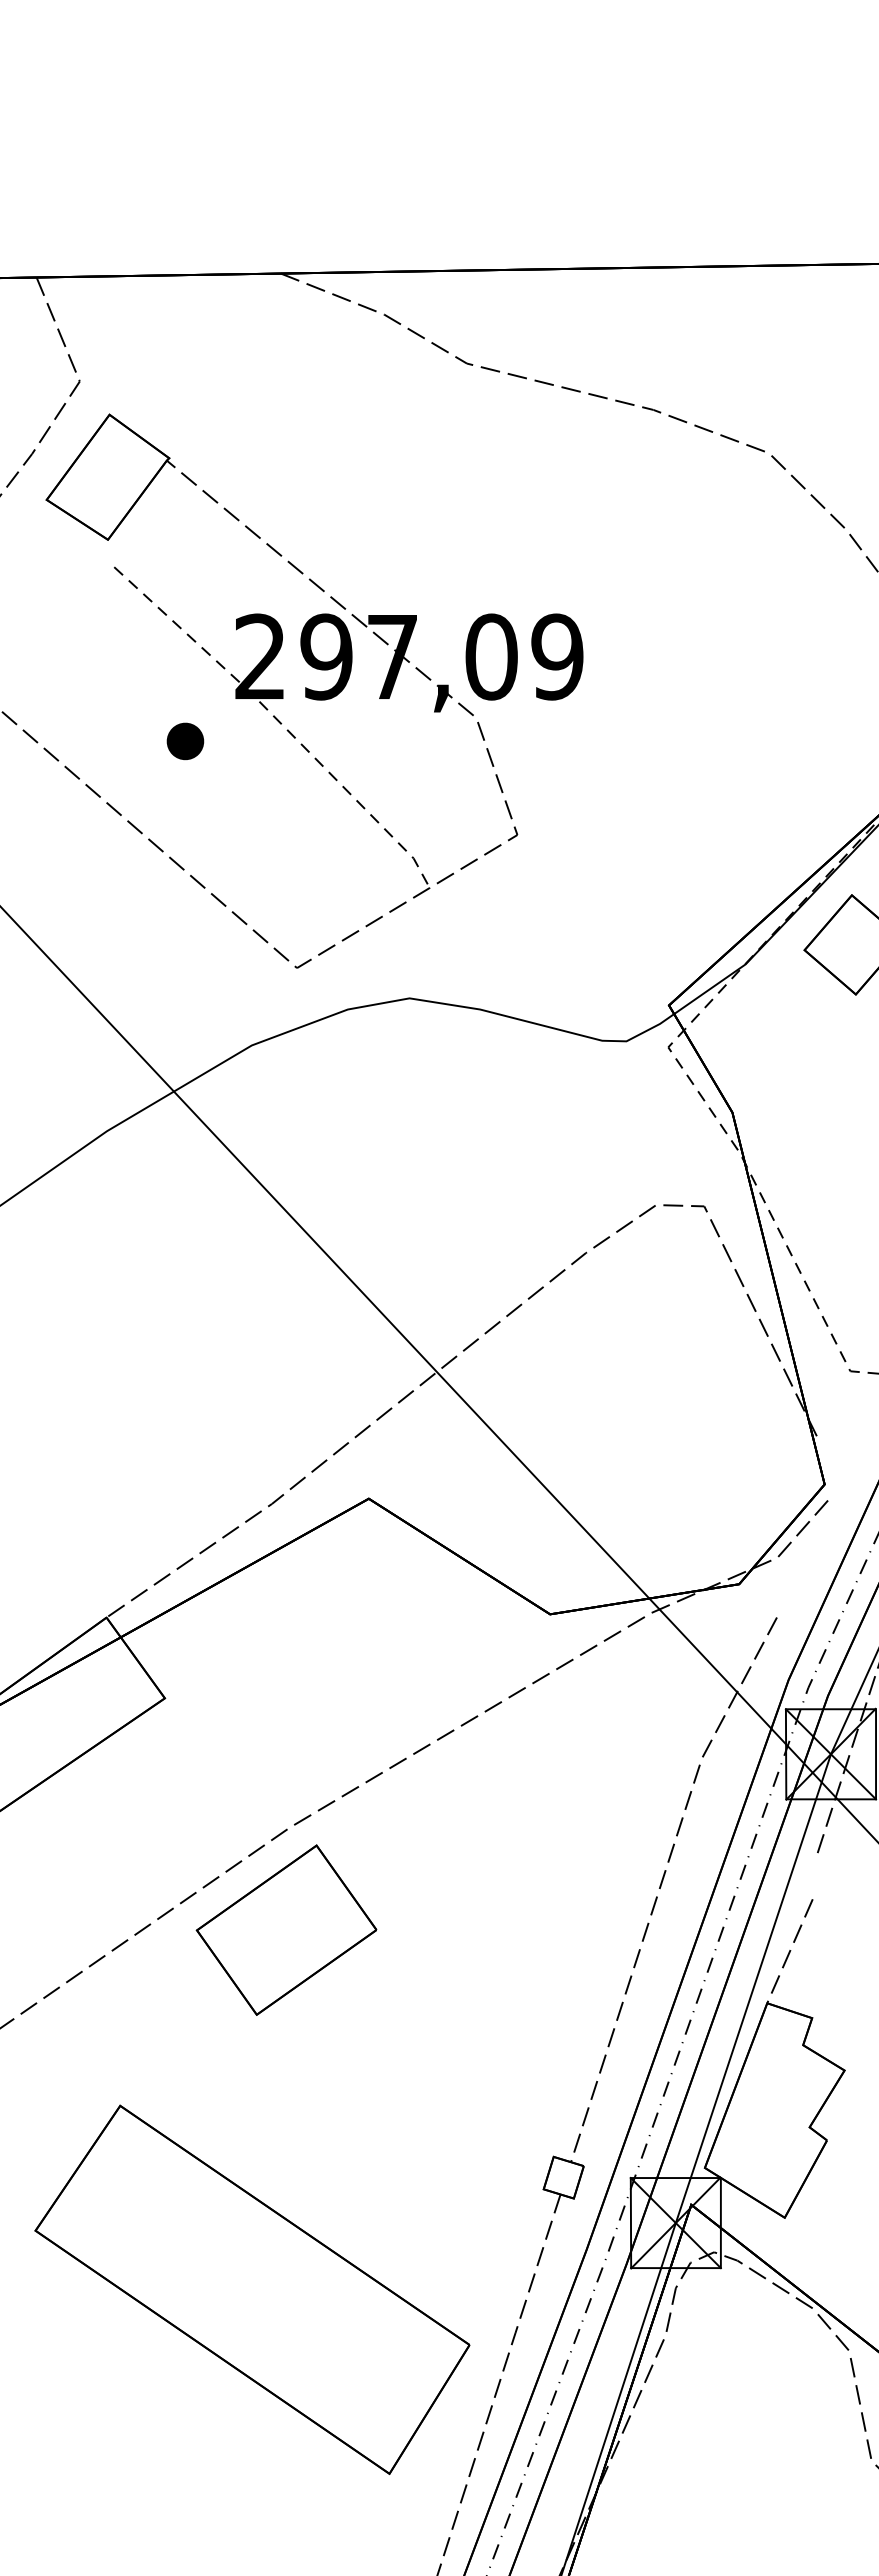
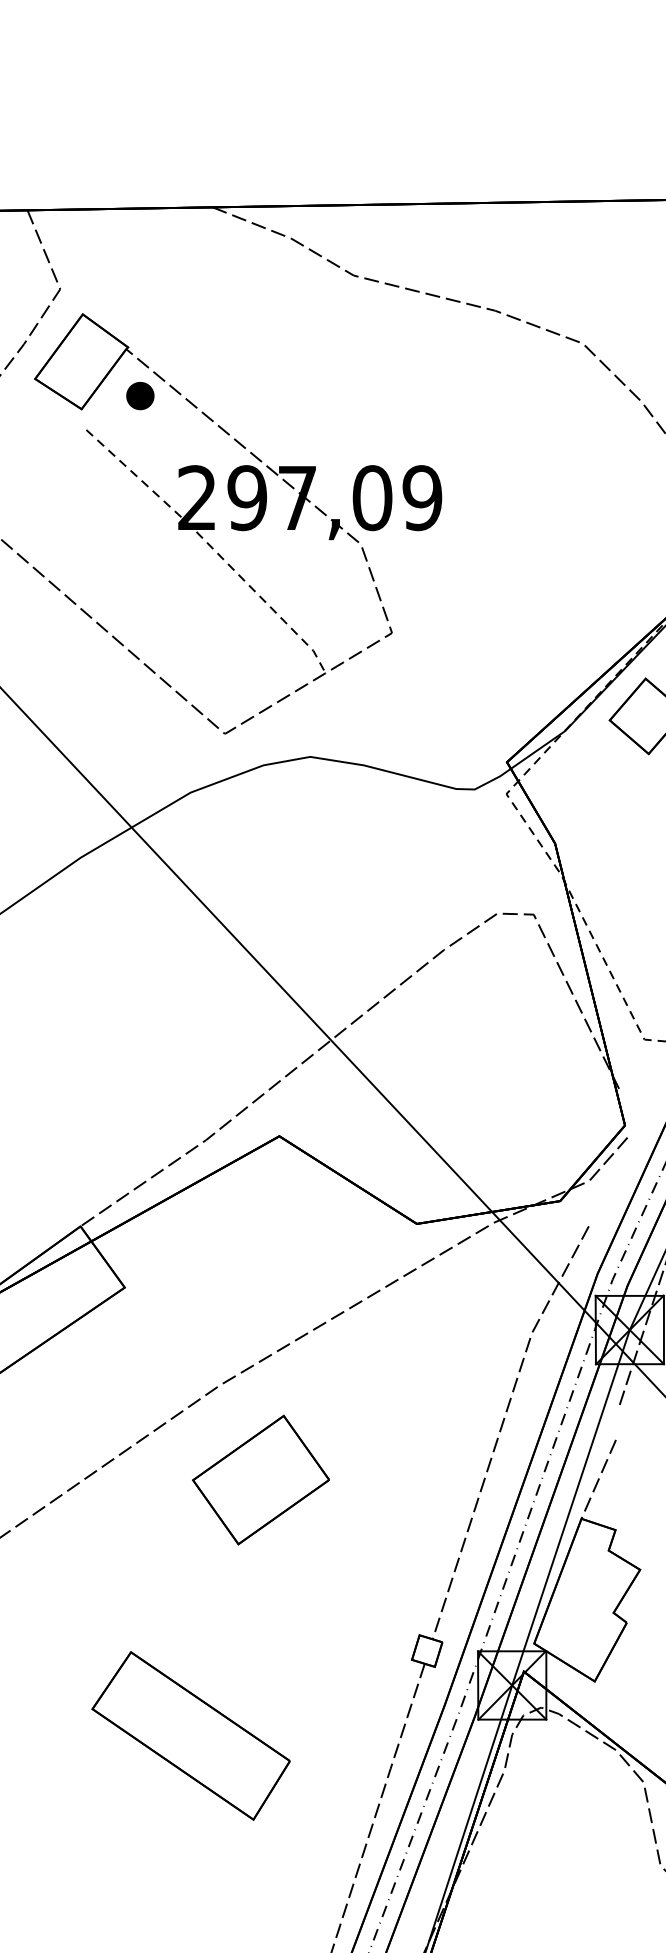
part: (185, 741) -> (140, 396), moved
part: (286, 1929) -> (260, 1479), moved
part: (252, 2289) -> (191, 1735), size x0.6

